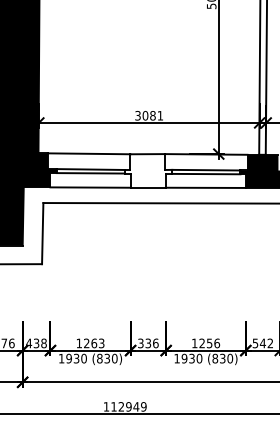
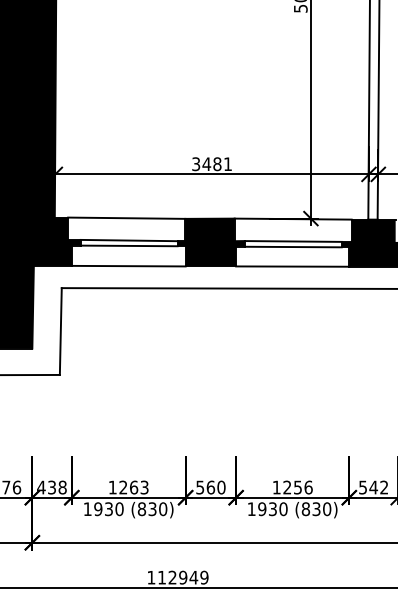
text: (145, 115) -> (206, 164), 3081 -> 3481
fill: (148, 170) -> (210, 242), added
text: (148, 343) -> (210, 487), 336 -> 560

